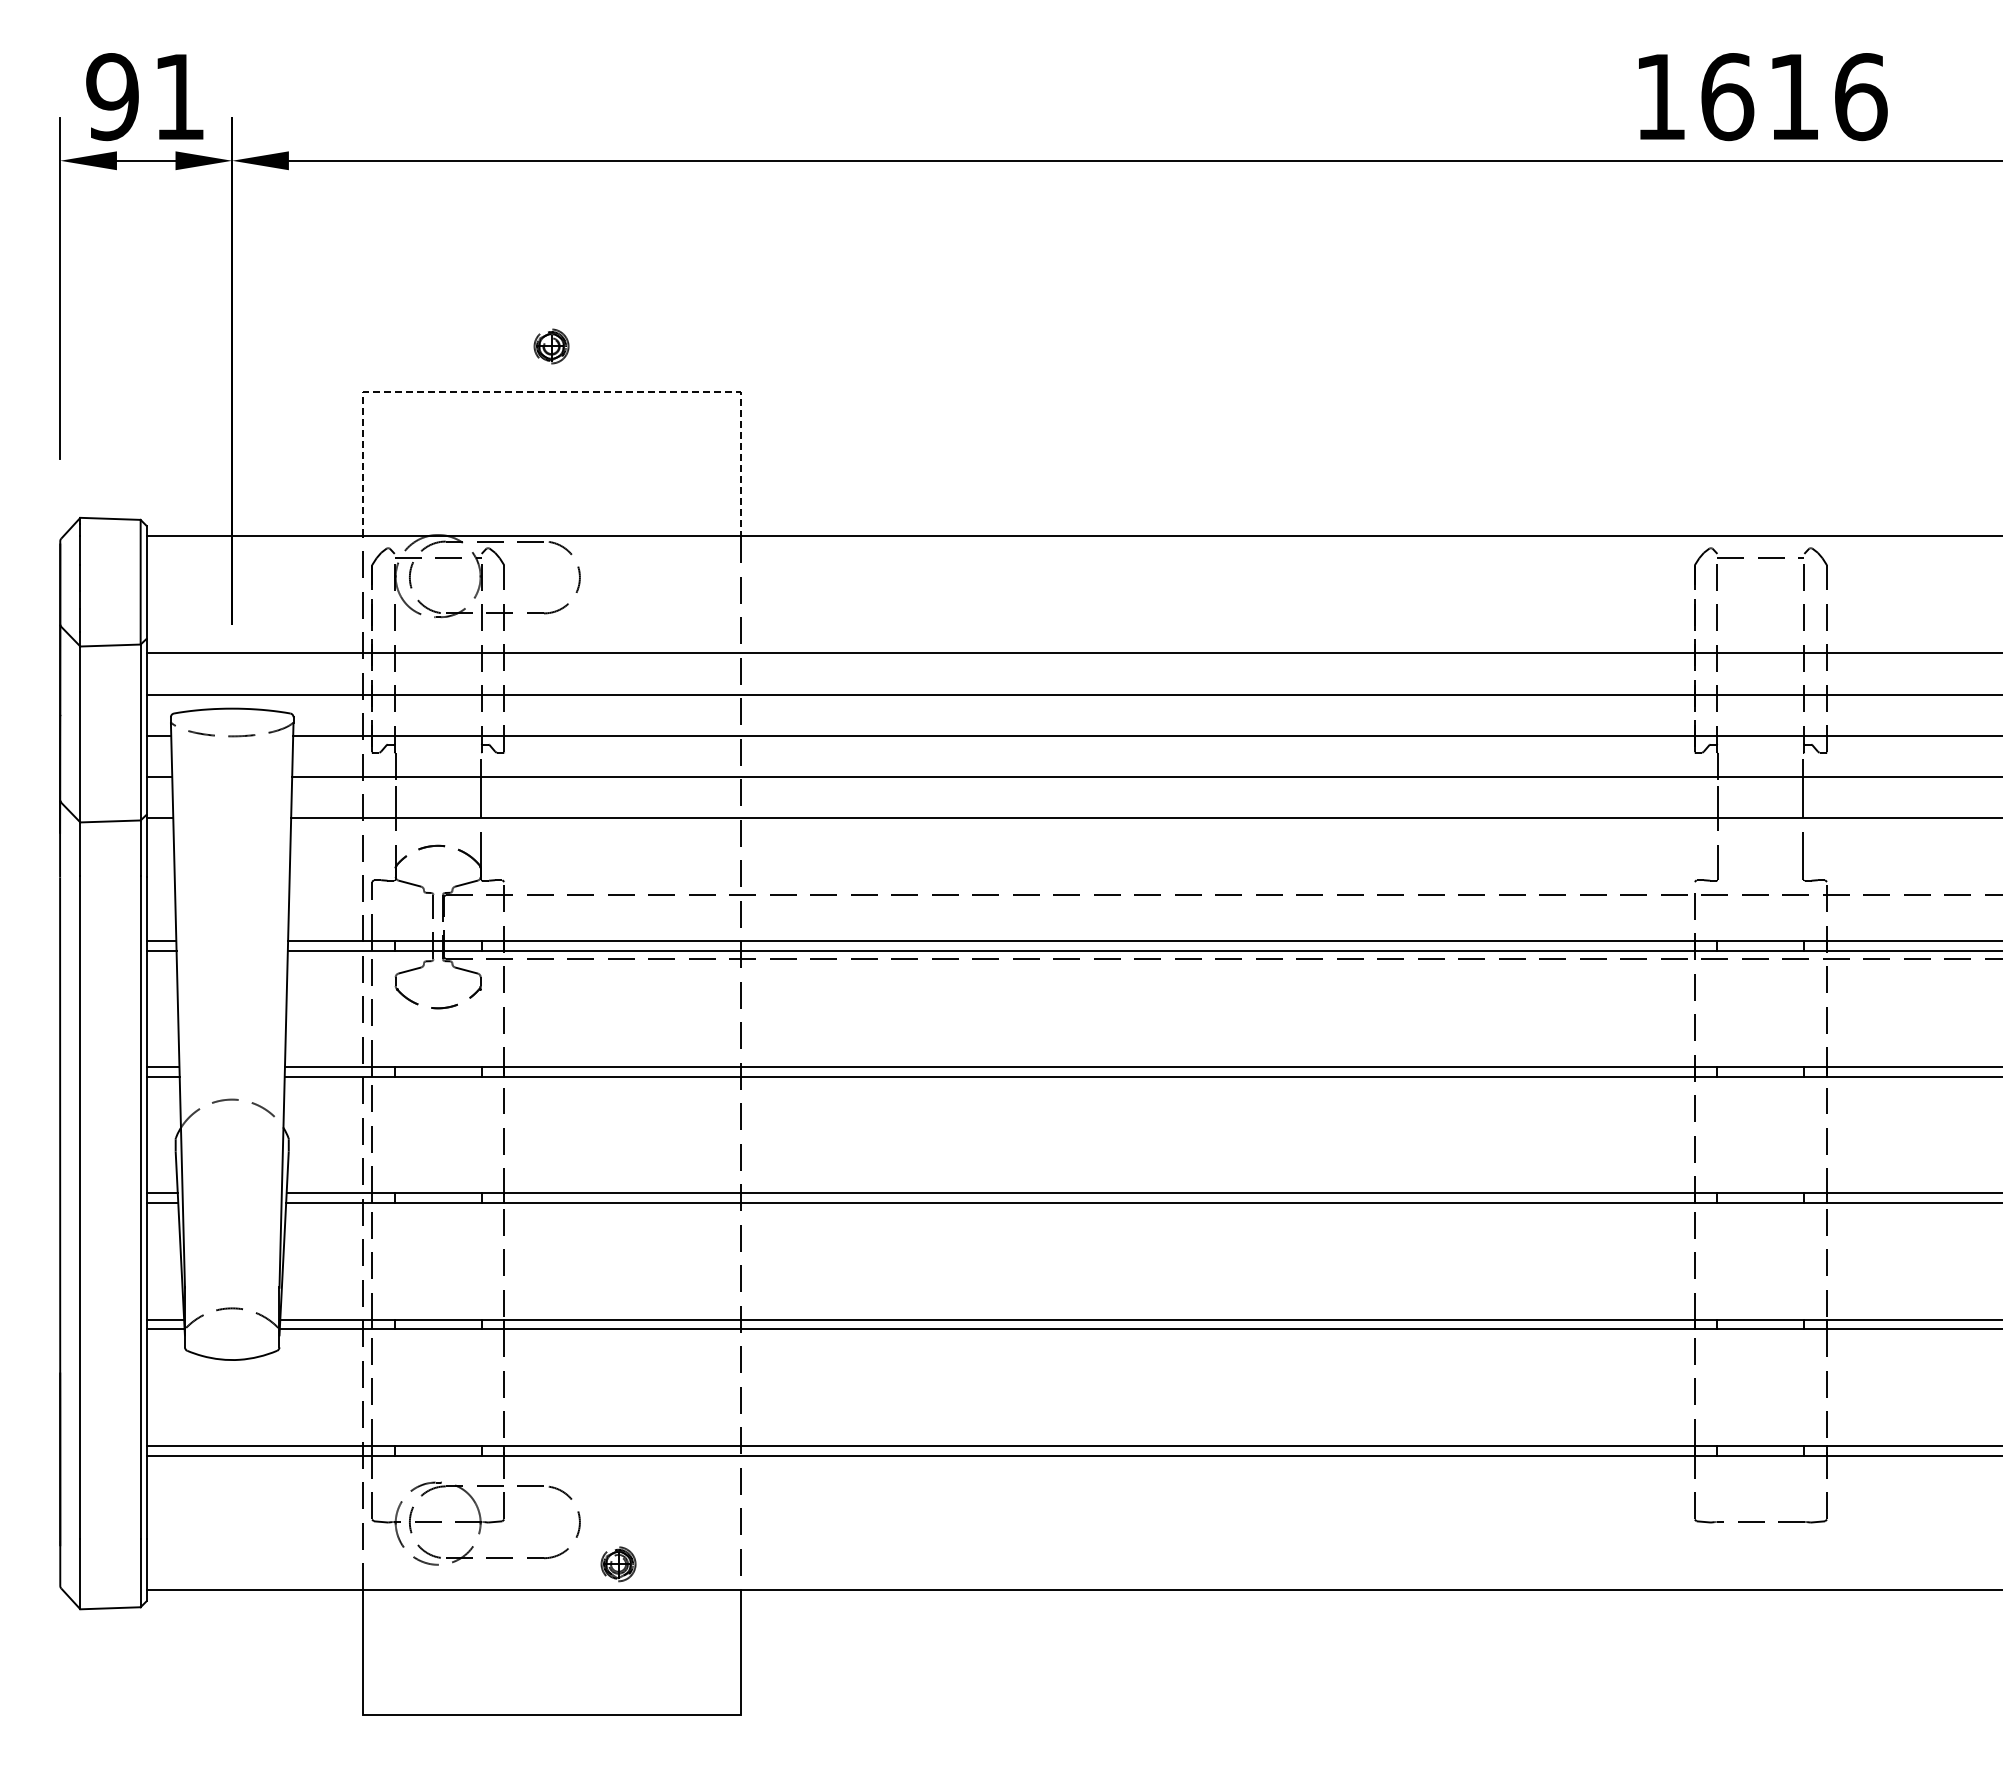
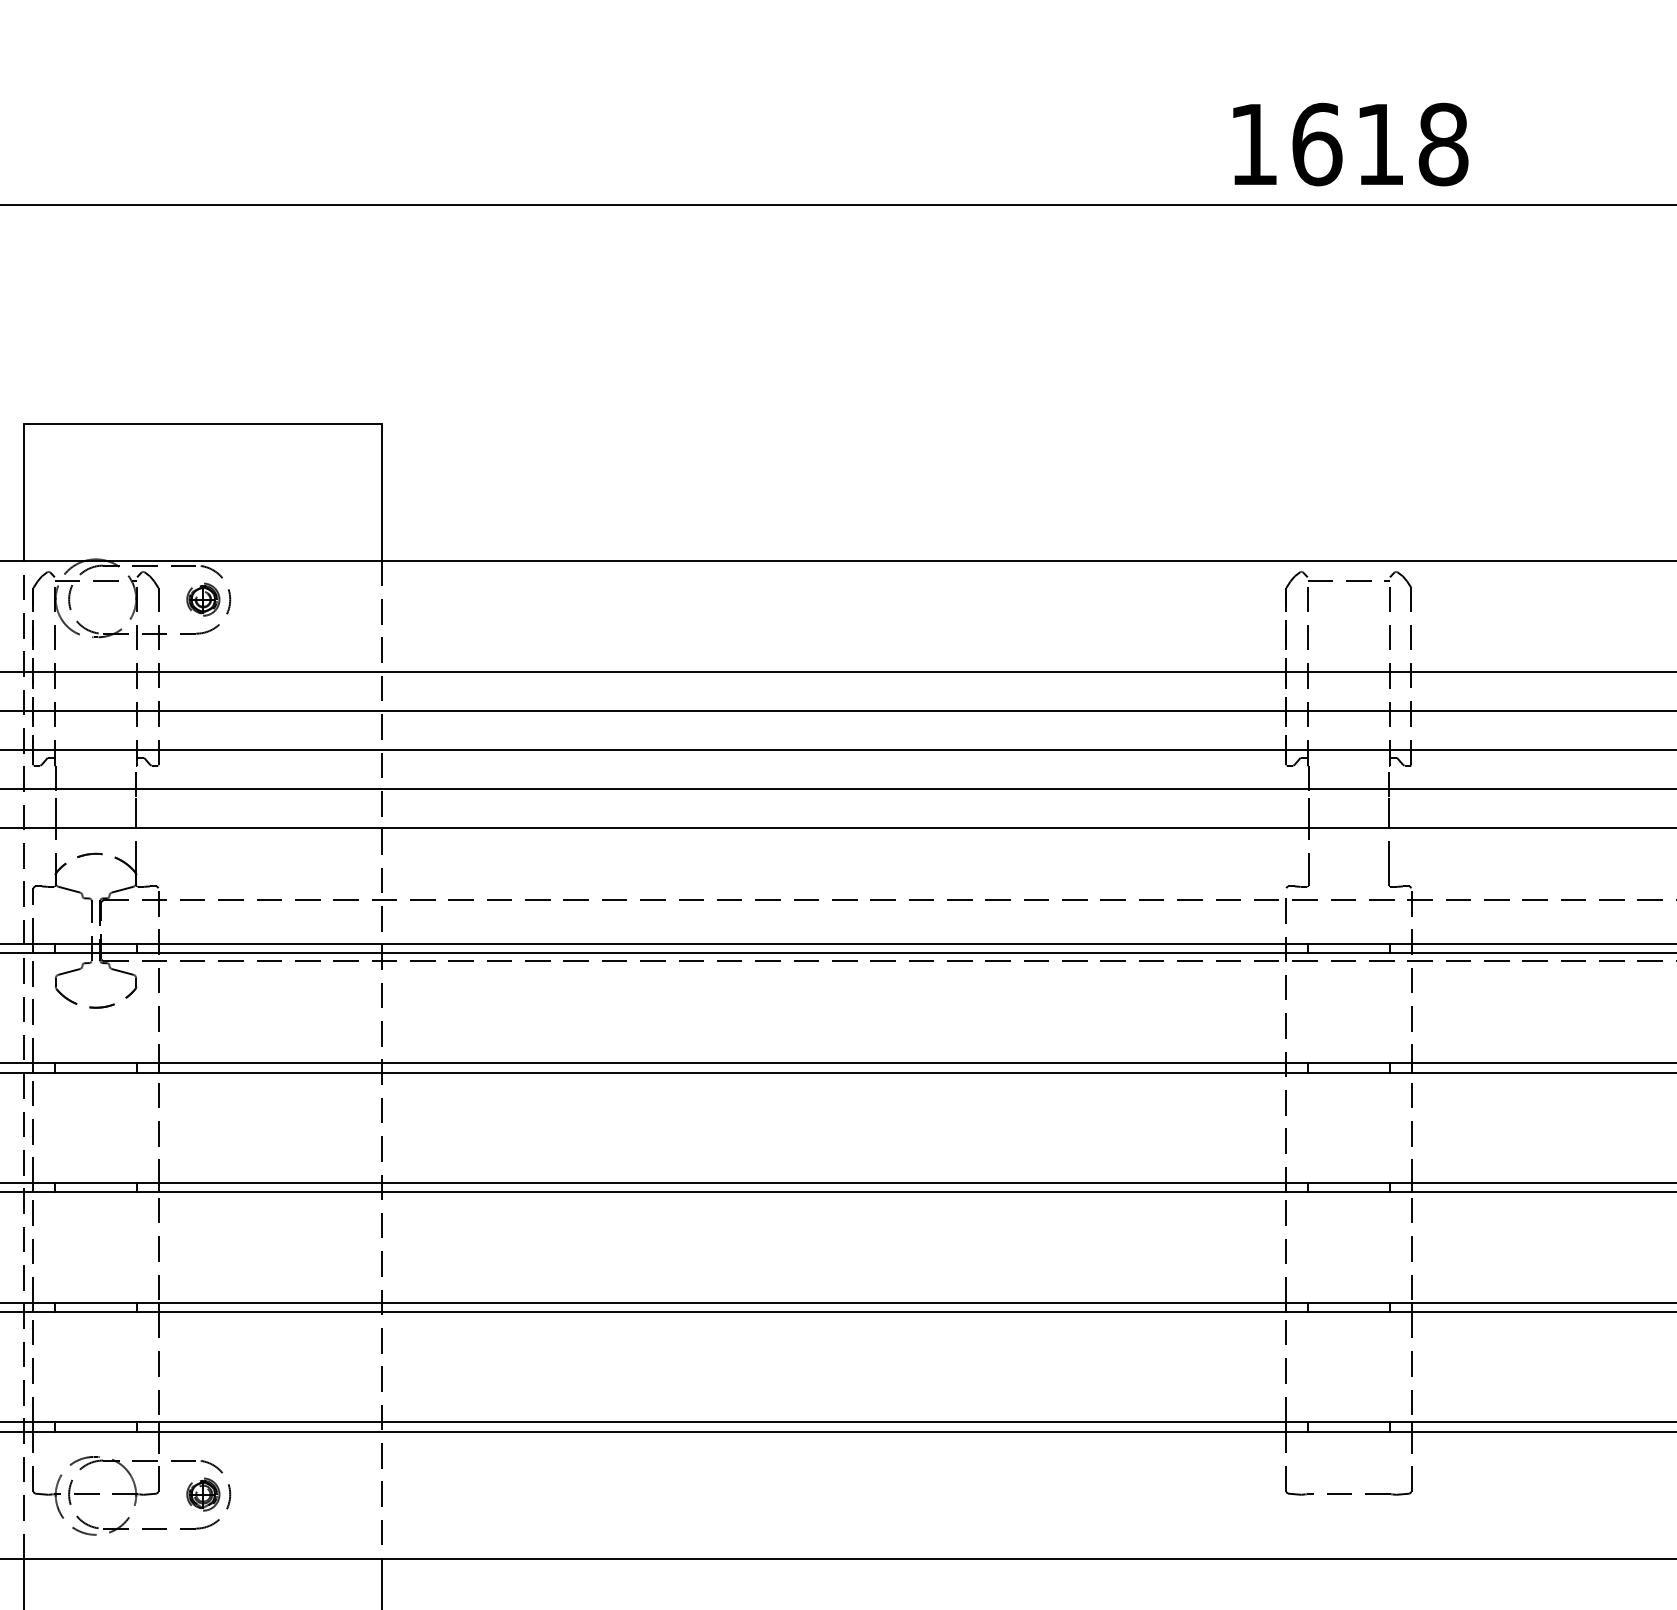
text: (1860, 97) -> (1443, 145), 1616 -> 1618
part: (551, 346) -> (203, 599), moved
line: (551, 392) -> (203, 424), dashed -> solid
part: (618, 1564) -> (203, 1494), moved

